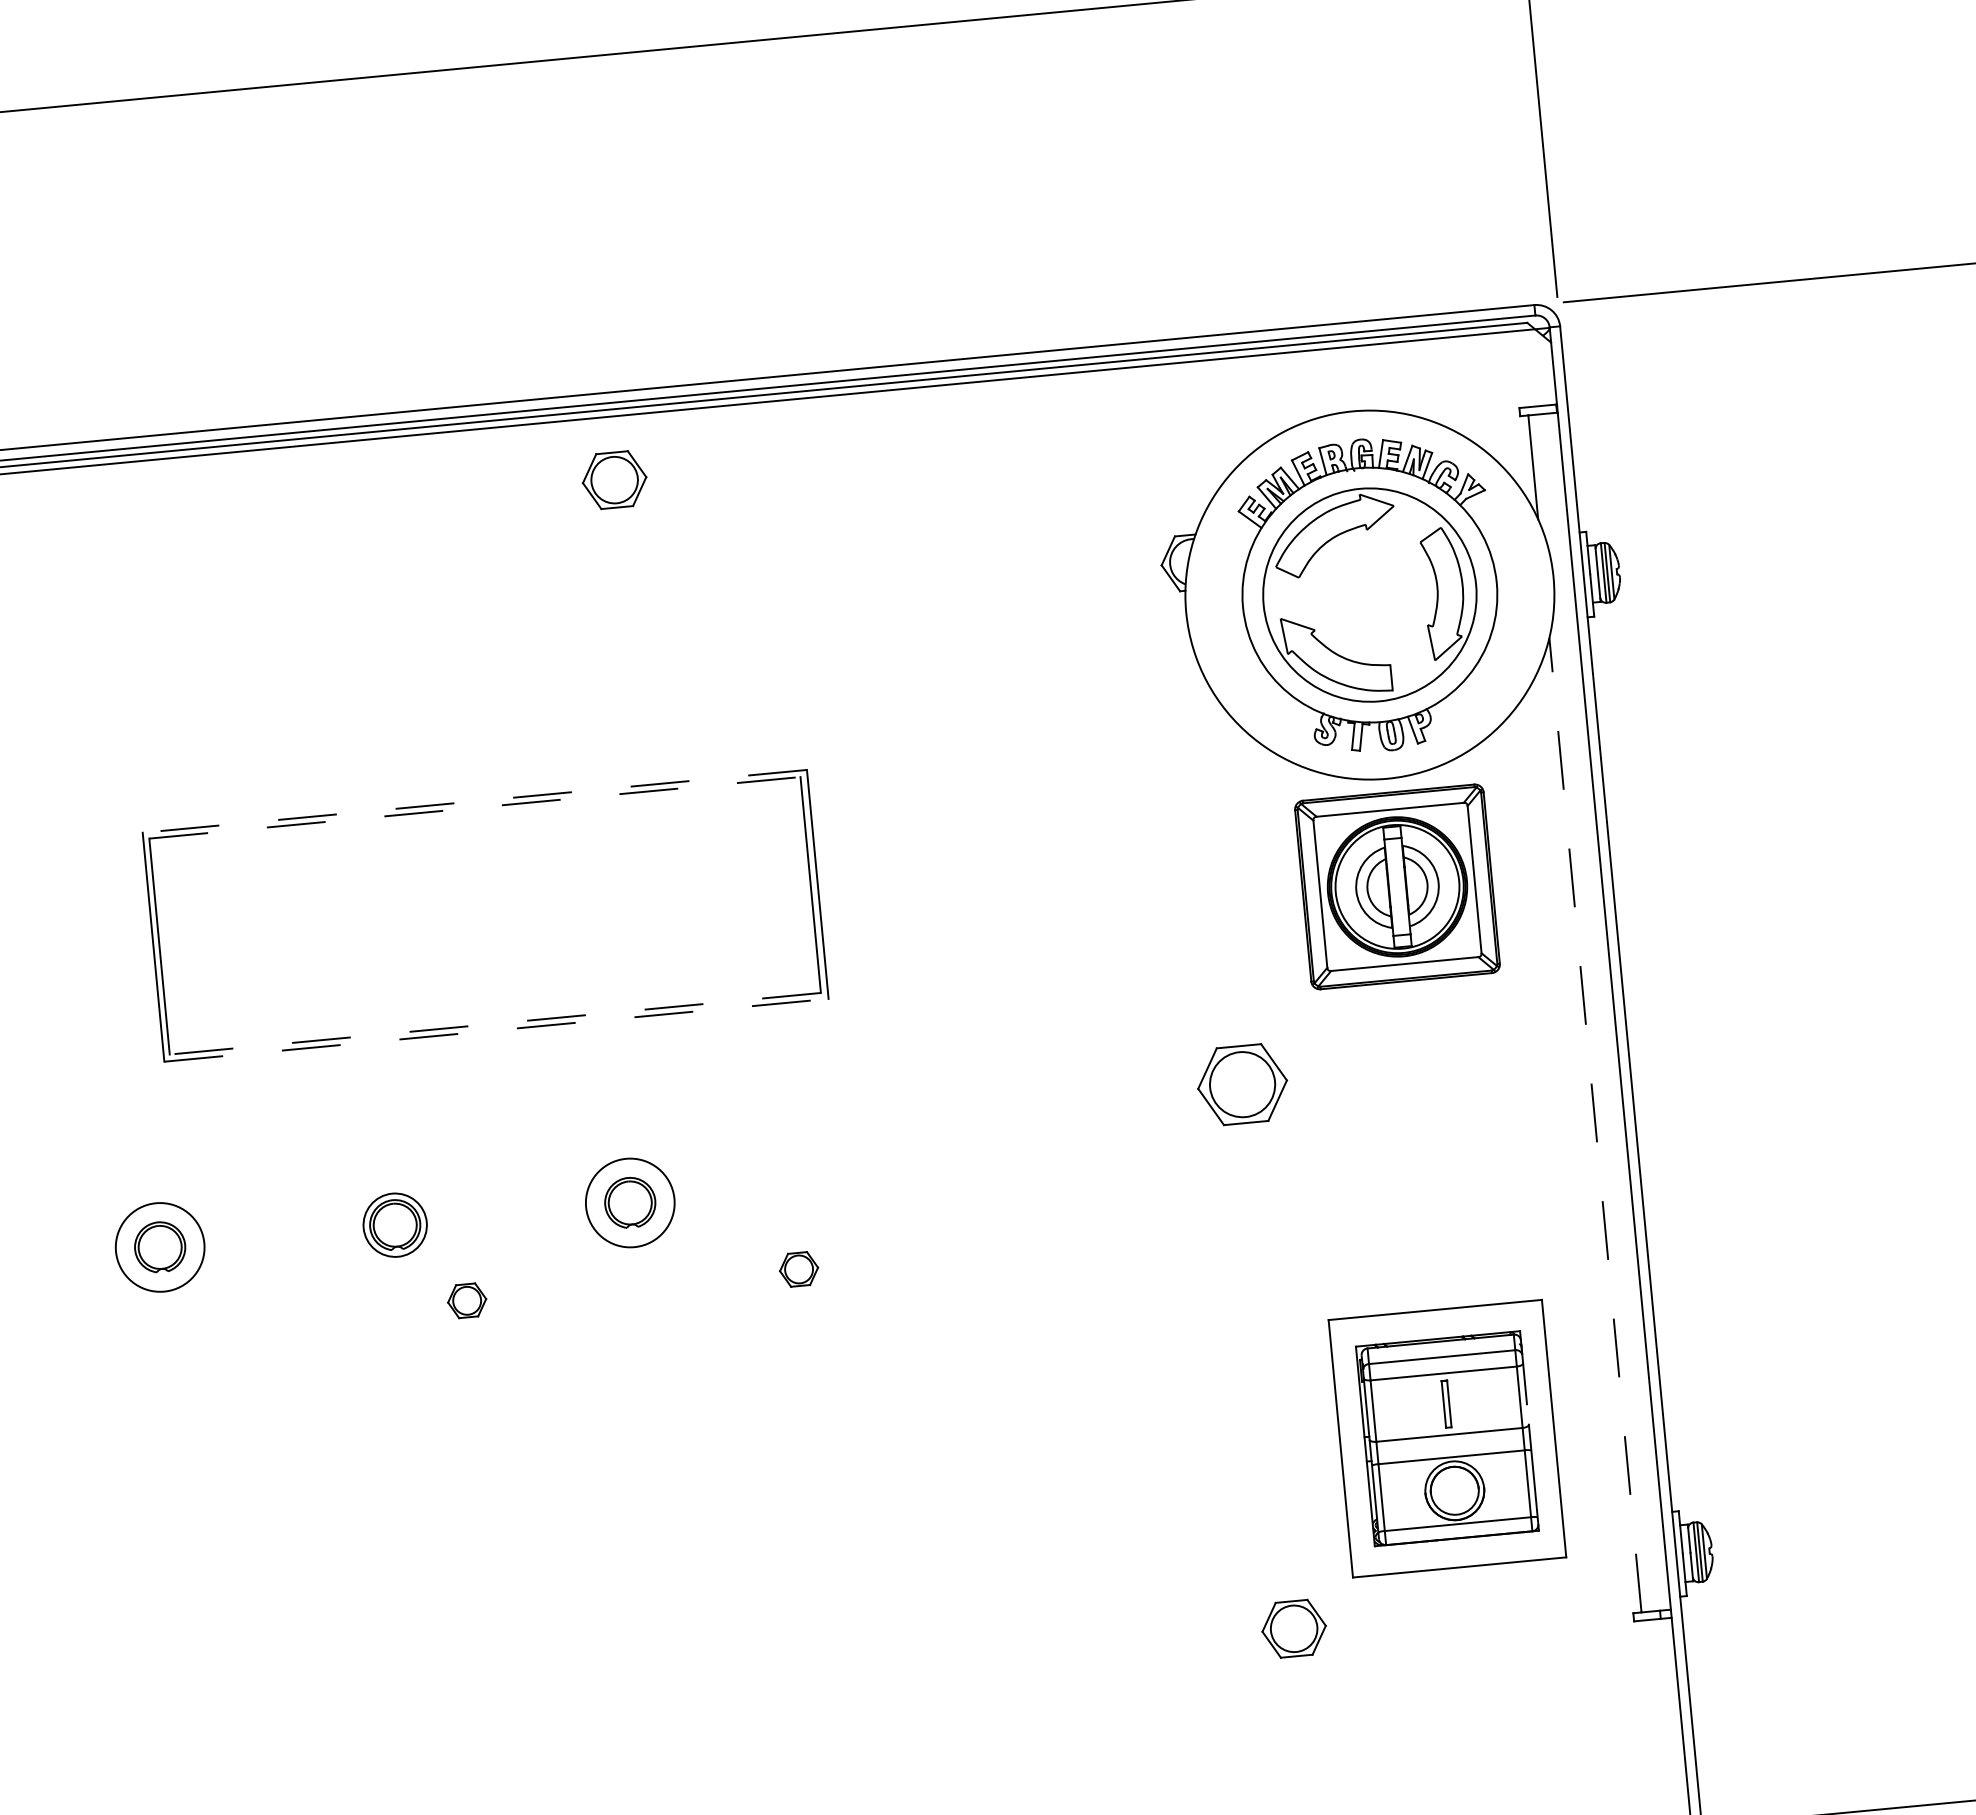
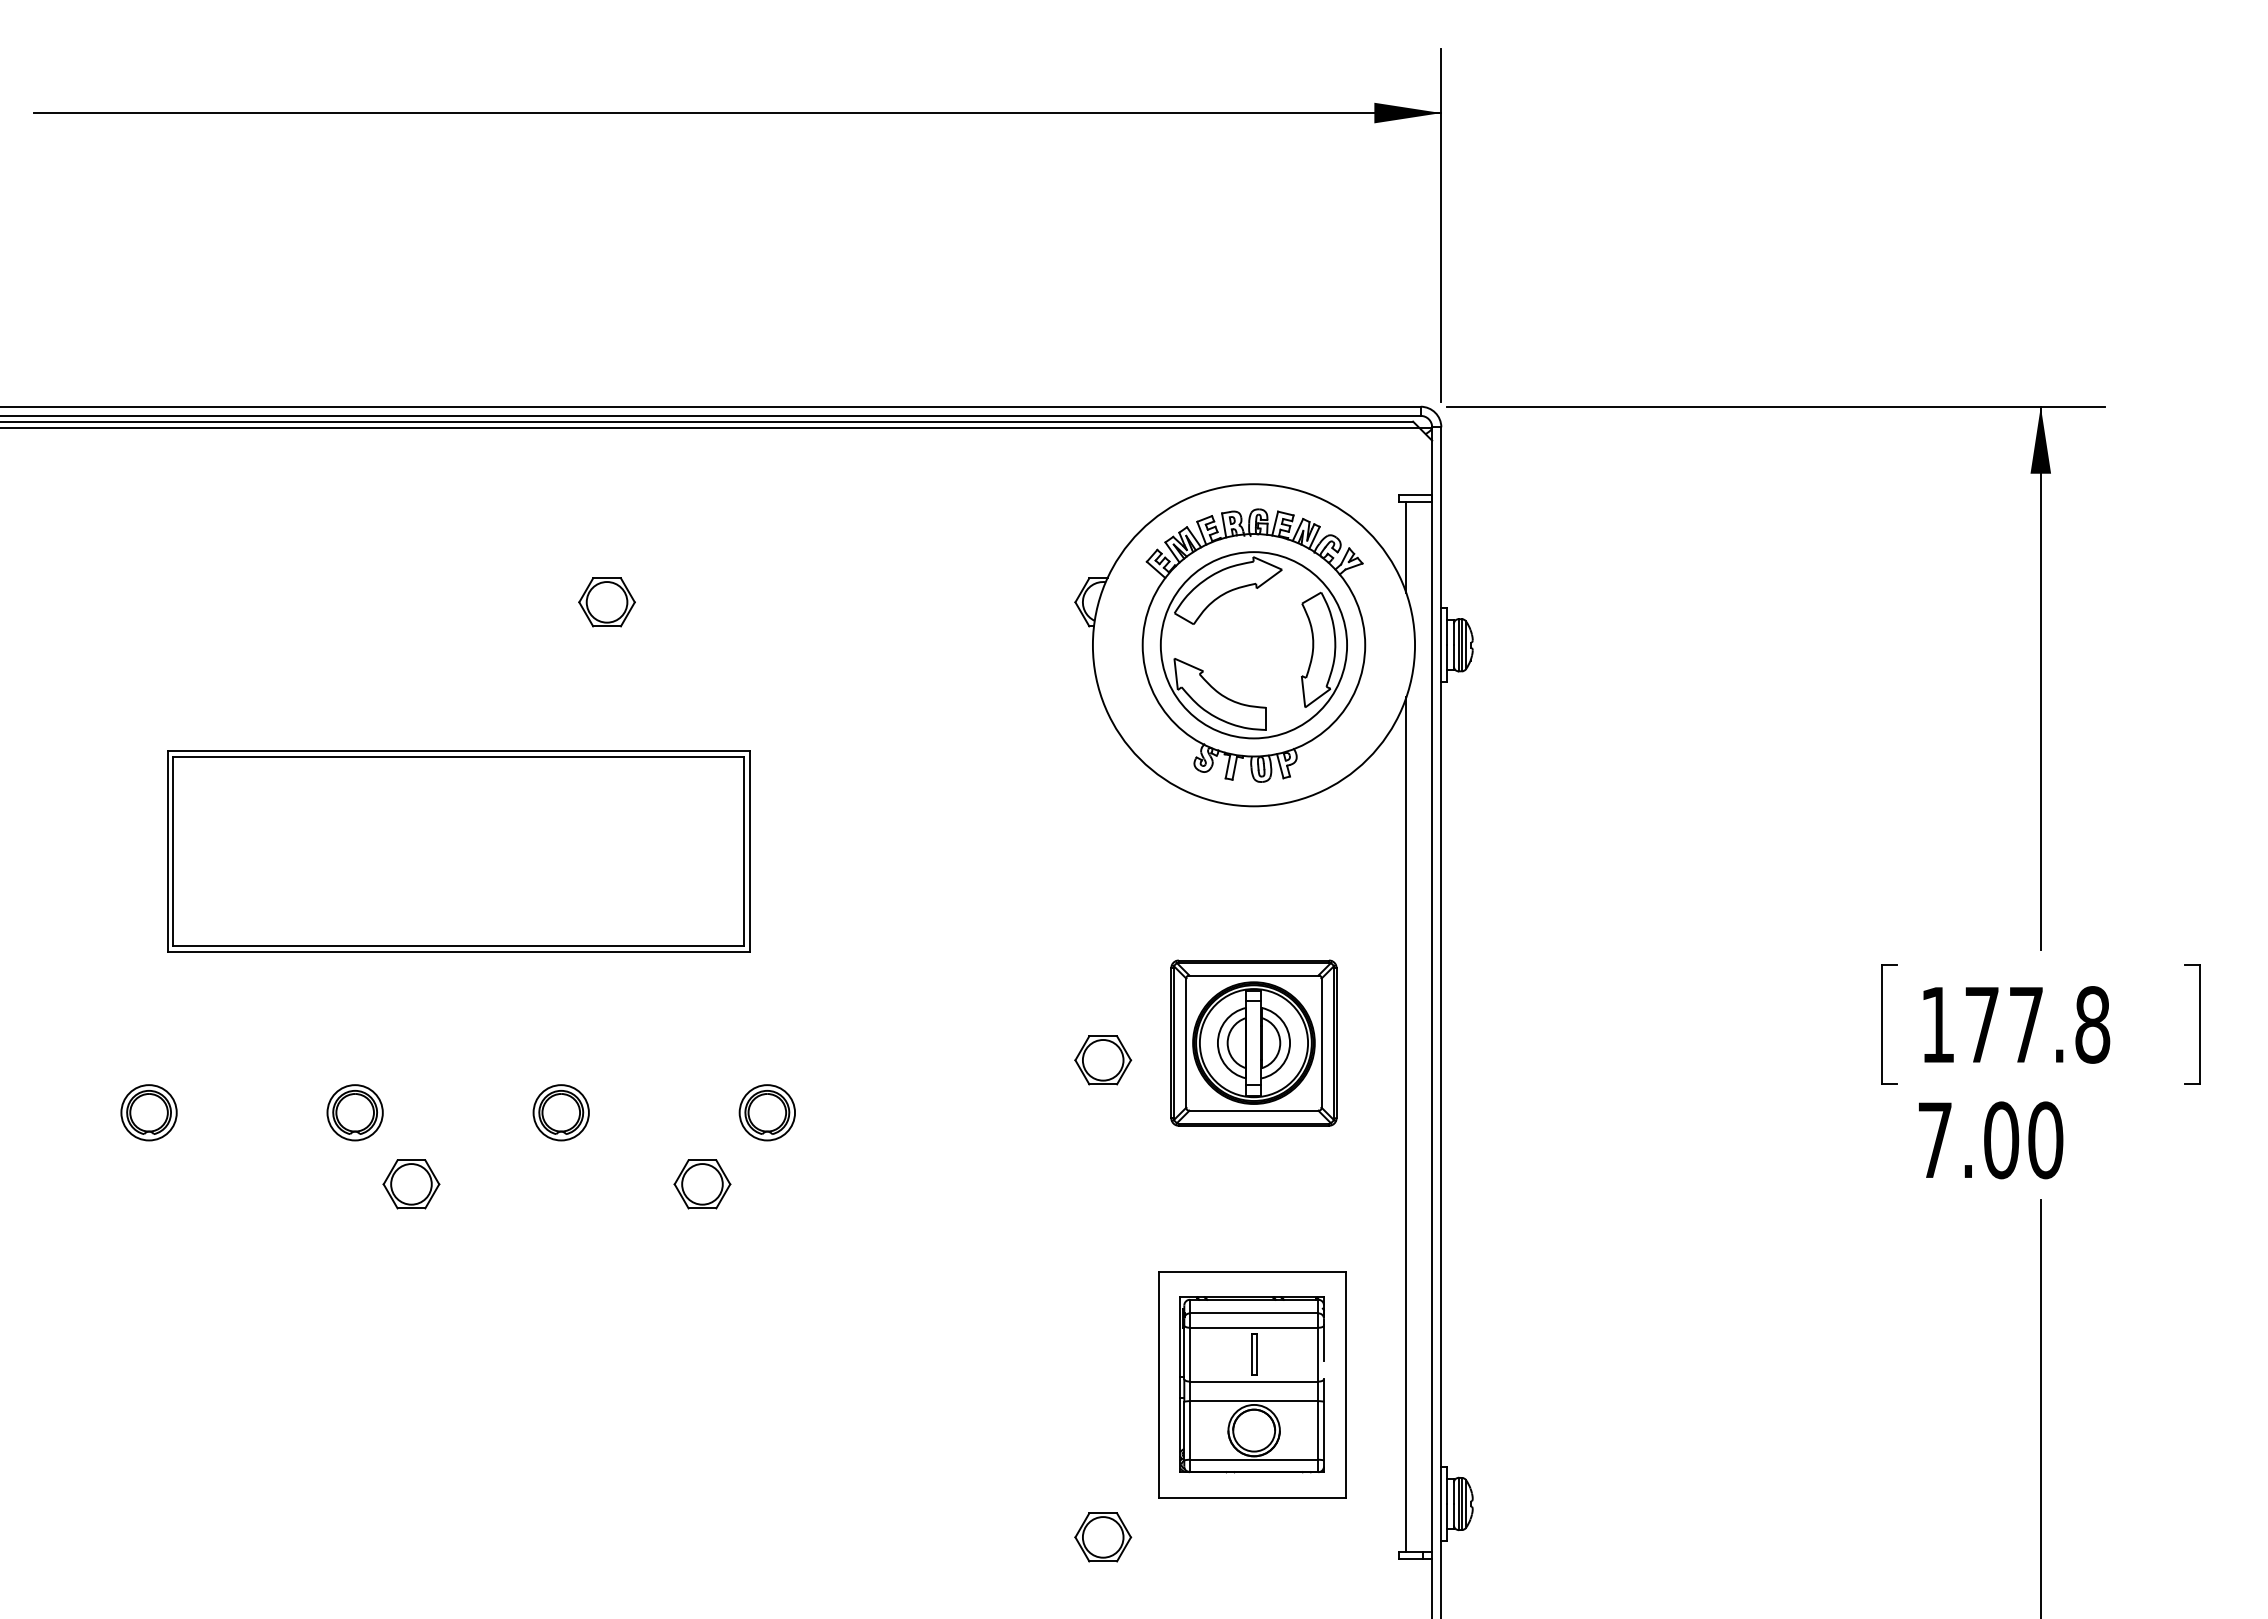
part: (614, 480) -> (606, 602), moved
line: (474, 800) -> (458, 750), dashed -> solid
line: (475, 807) -> (459, 756), dashed -> solid
part: (1396, 886) -> (1253, 1042), moved
line: (495, 1023) -> (458, 945), dashed -> solid
line: (496, 1030) -> (459, 951), dashed -> solid
part: (1243, 1084) -> (1103, 1060), size x0.71
line: (1595, 1124) -> (1406, 1123), dashed -> solid
part: (864, 1180) -> (766, 1112), added
circle: (629, 1202) -> (560, 1112), size x0.71
circle: (159, 1247) -> (148, 1112), size x0.71
part: (799, 1269) -> (702, 1184), size x1.67
part: (467, 1300) -> (411, 1184), size x1.67

